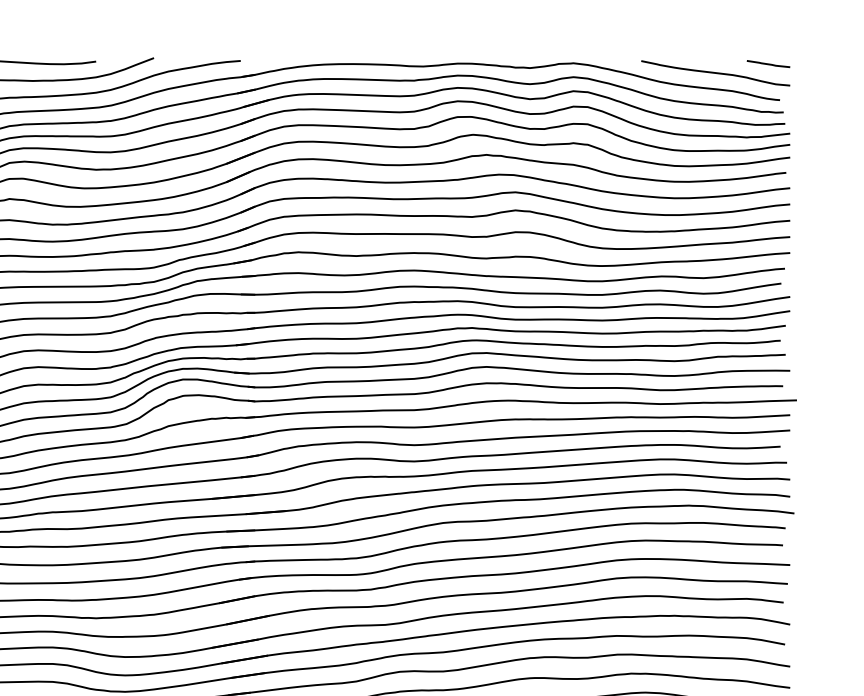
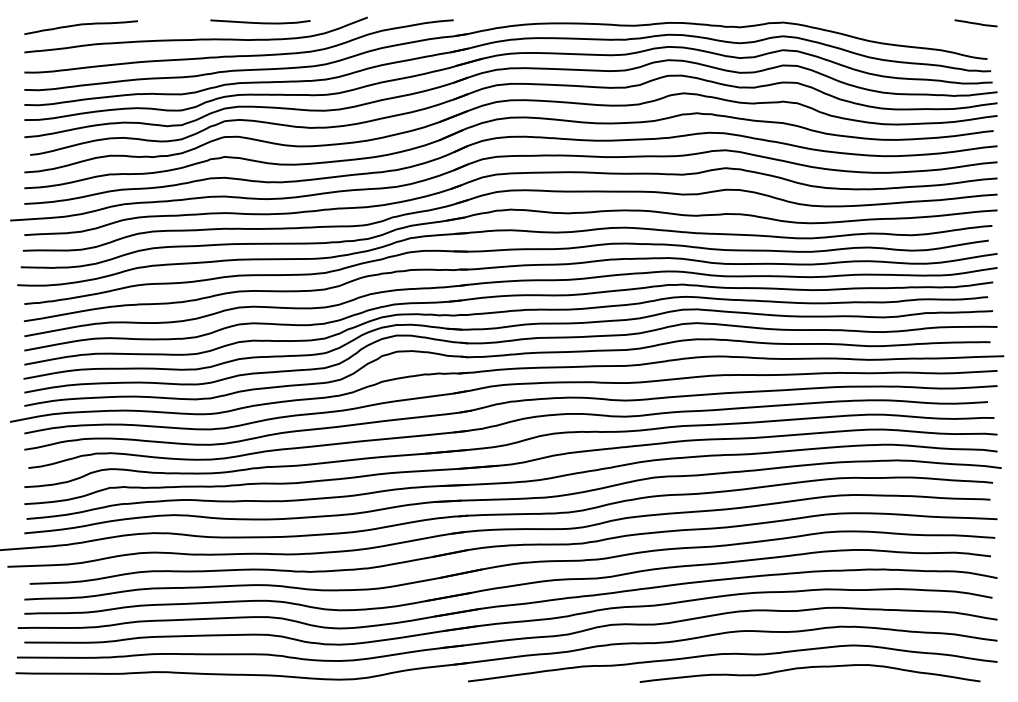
curve: (715, 73) -> (923, 32), removed

